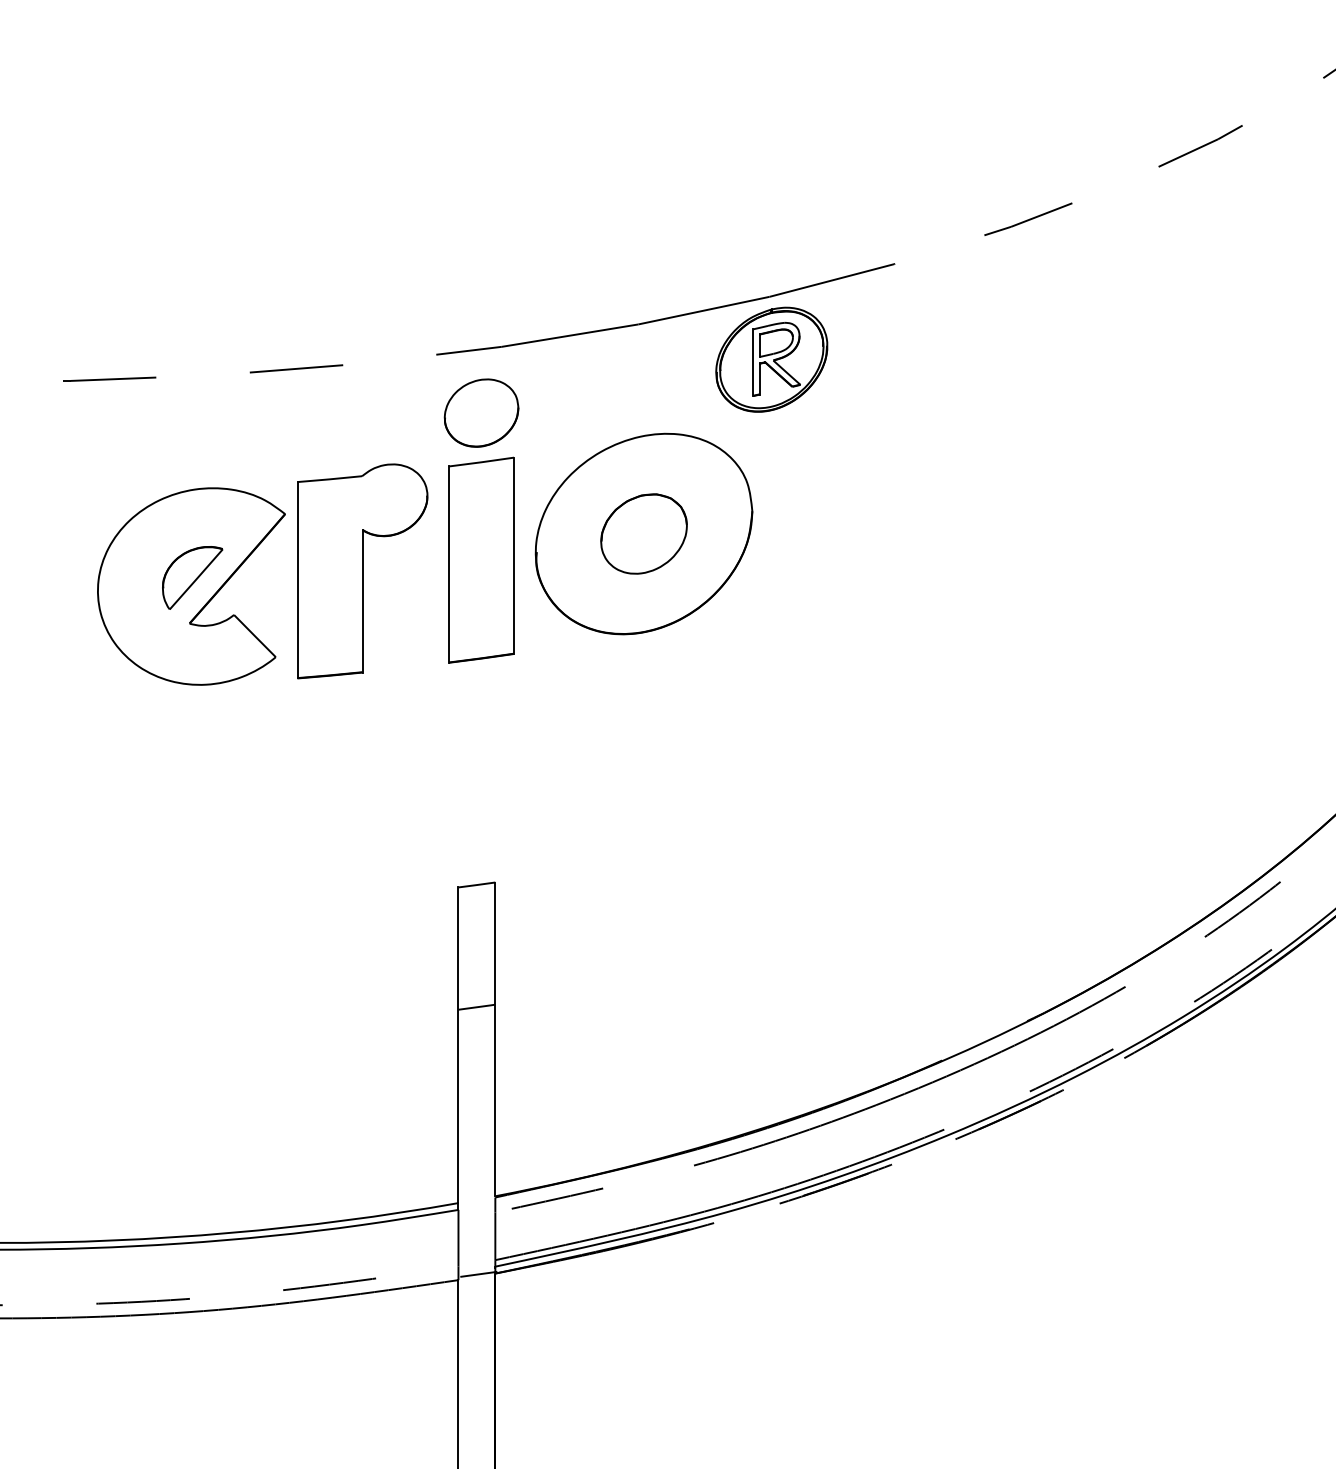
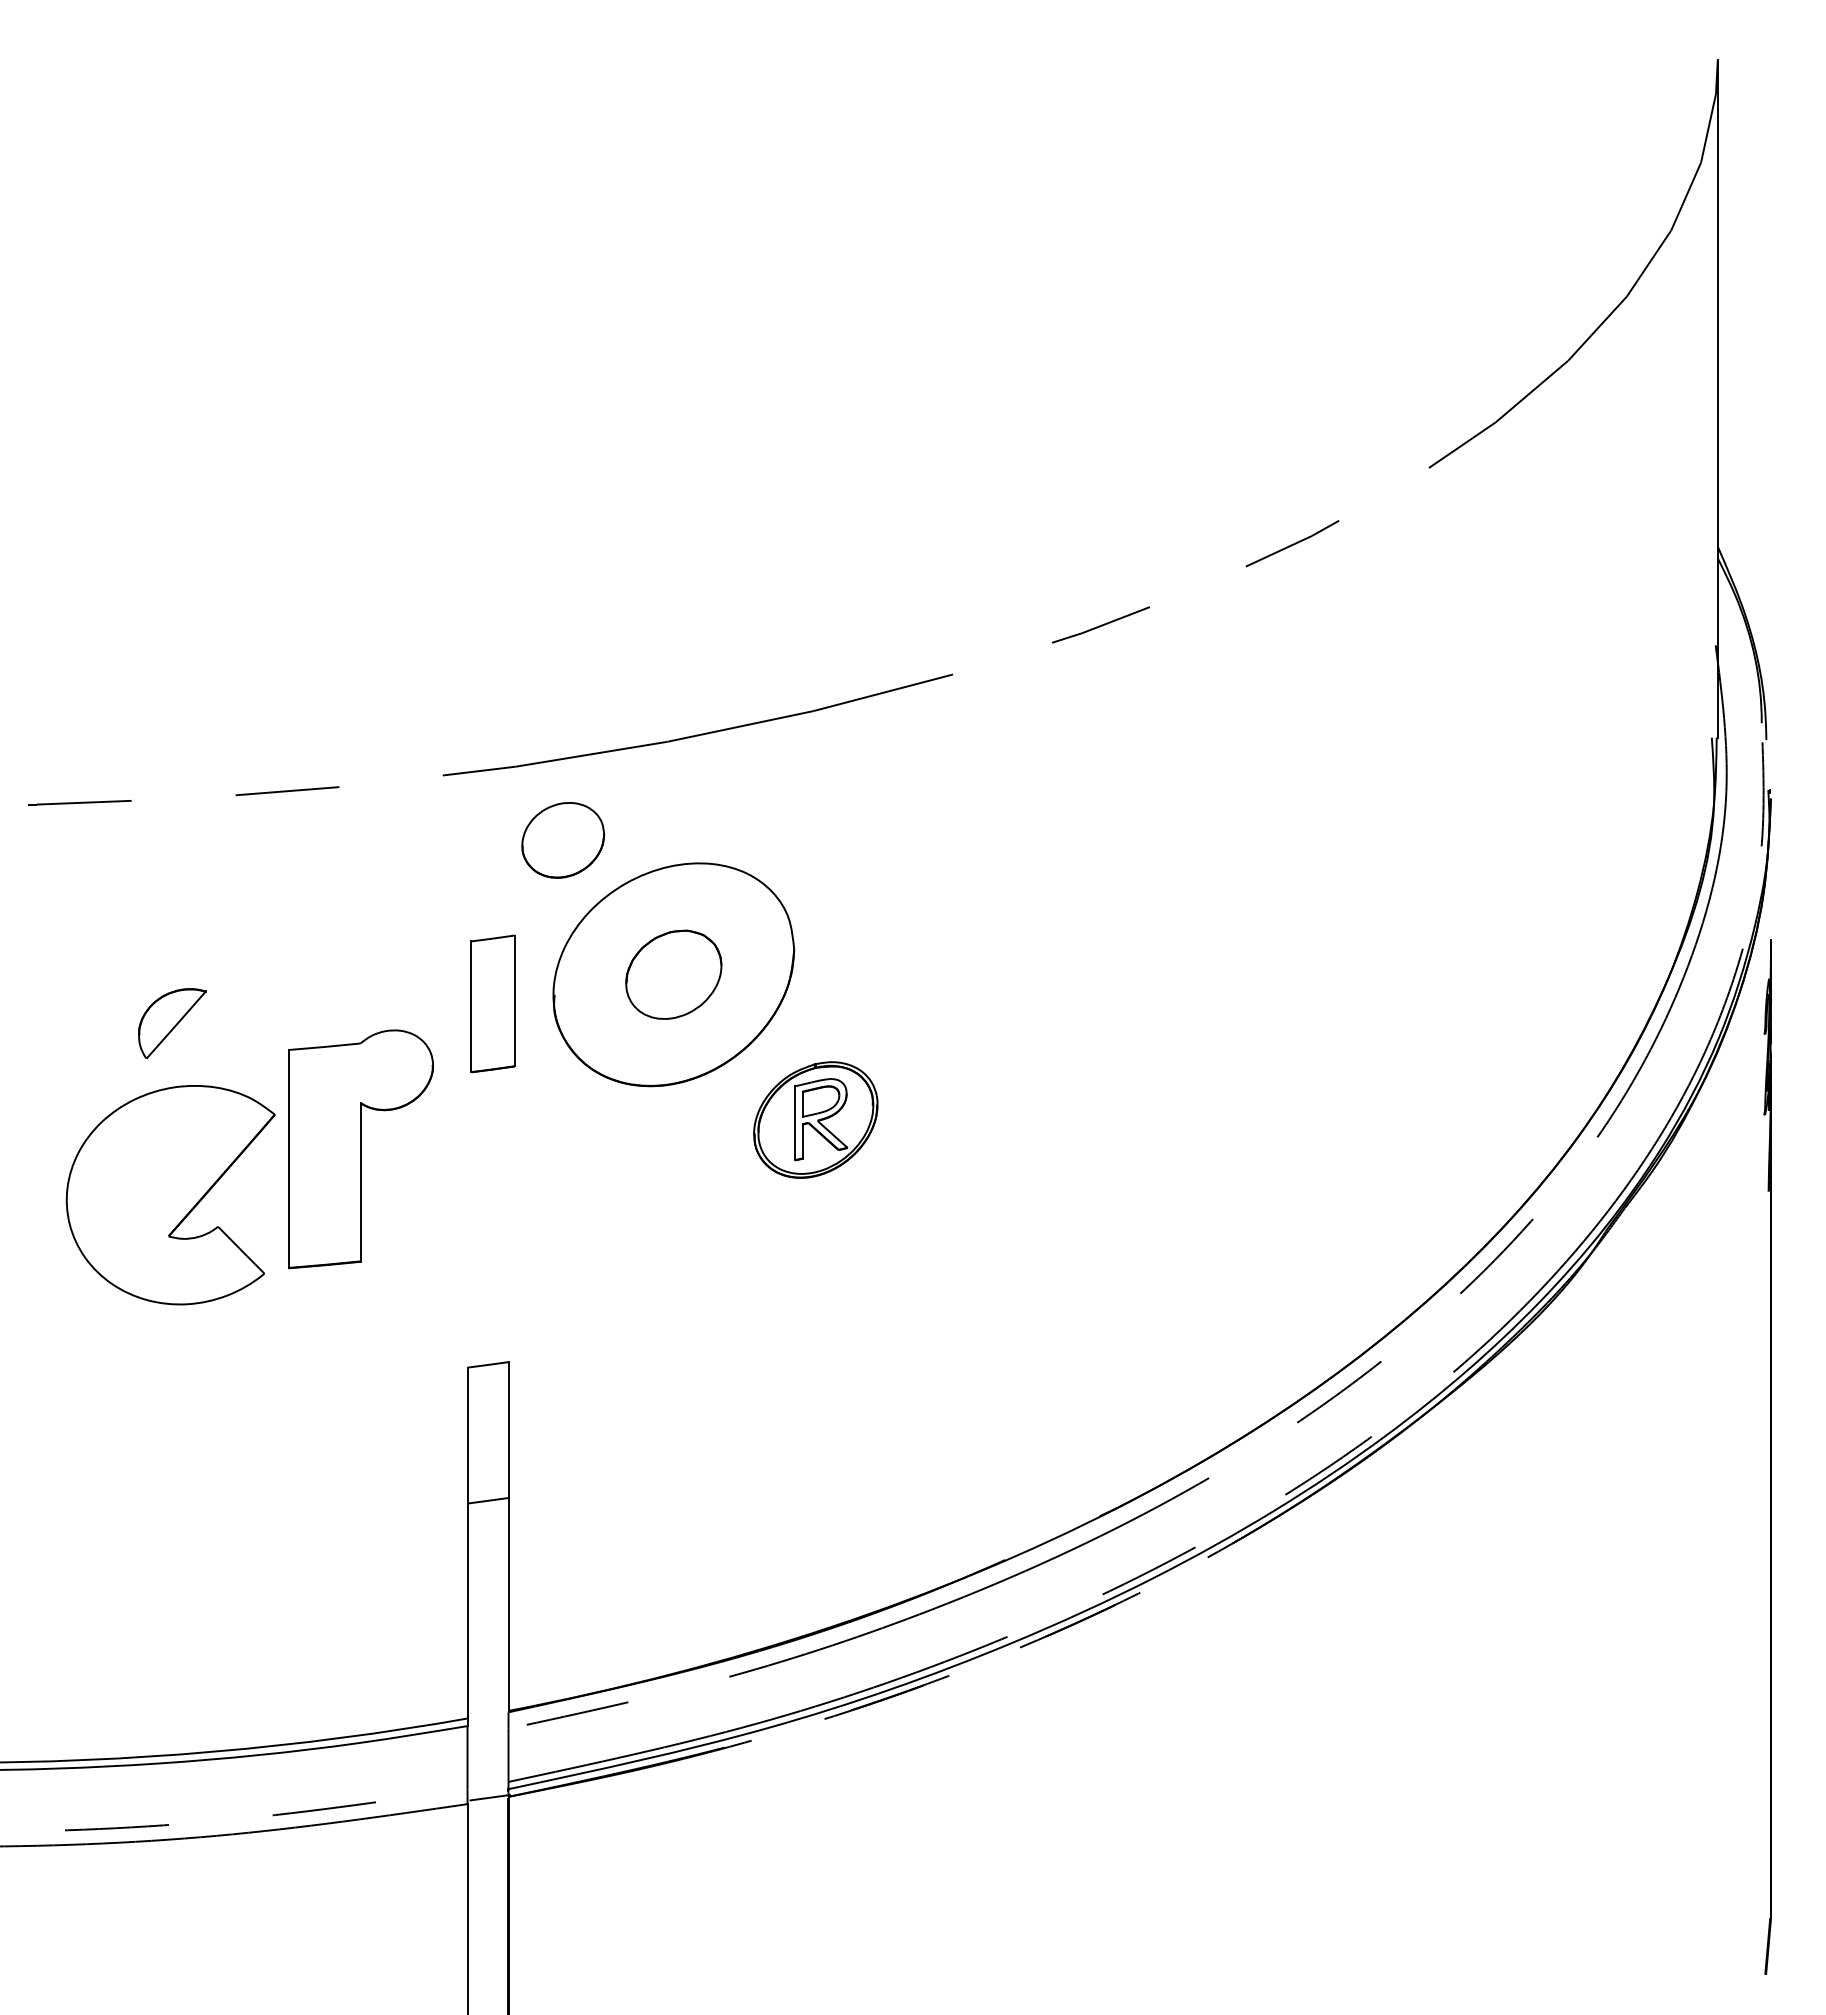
part: (771, 359) -> (815, 1119), moved
part: (481, 413) -> (563, 840), moved
part: (480, 559) -> (492, 1003), size x0.6
part: (362, 571) -> (360, 1149), moved
part: (191, 586) -> (170, 1195), moved

